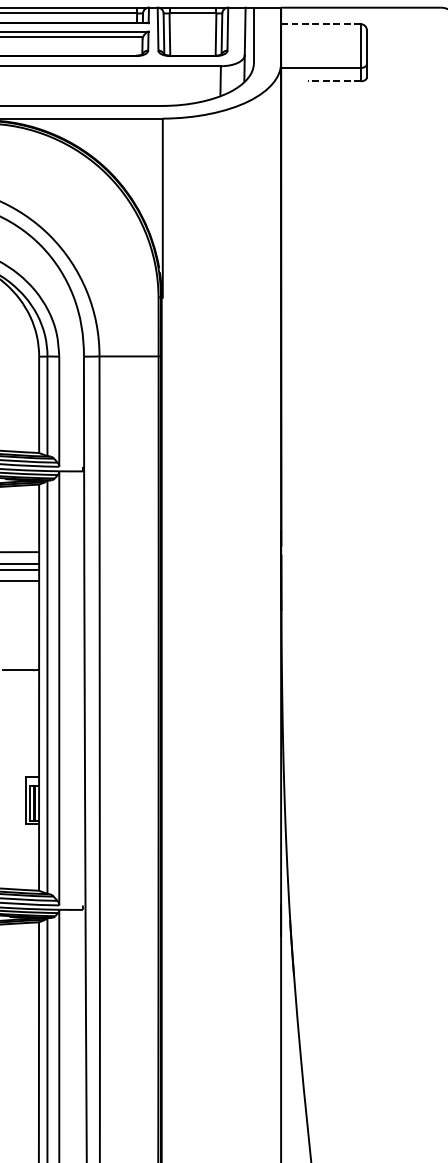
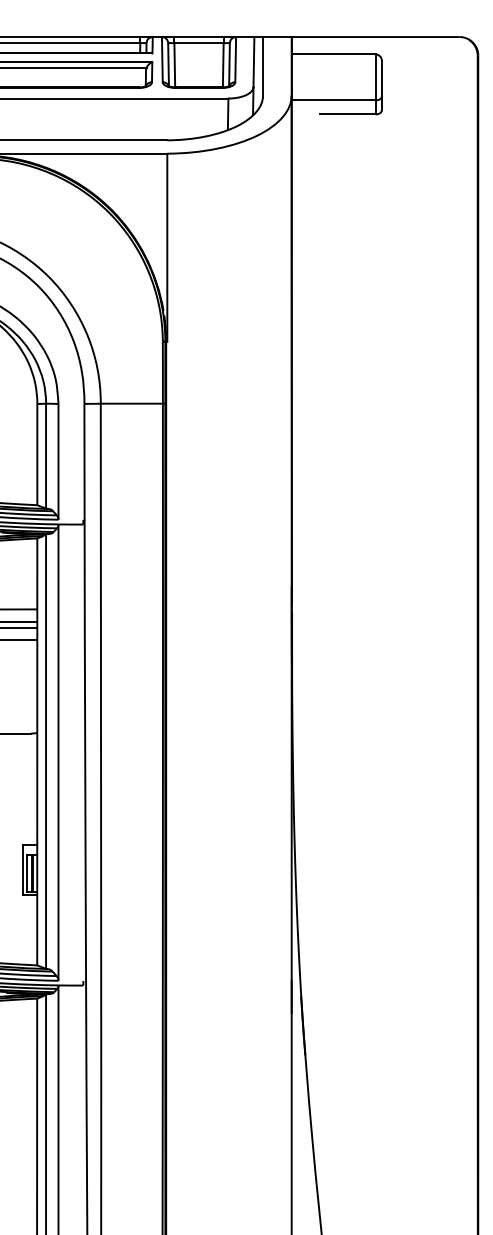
line: (320, 24) -> (333, 54), dashed -> solid
line: (334, 81) -> (347, 114), dashed -> solid

